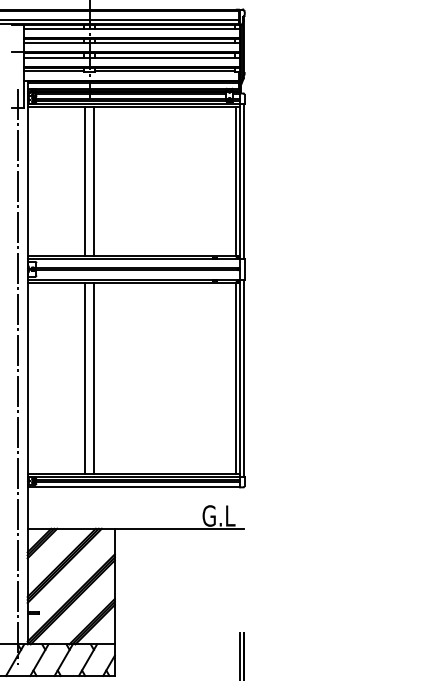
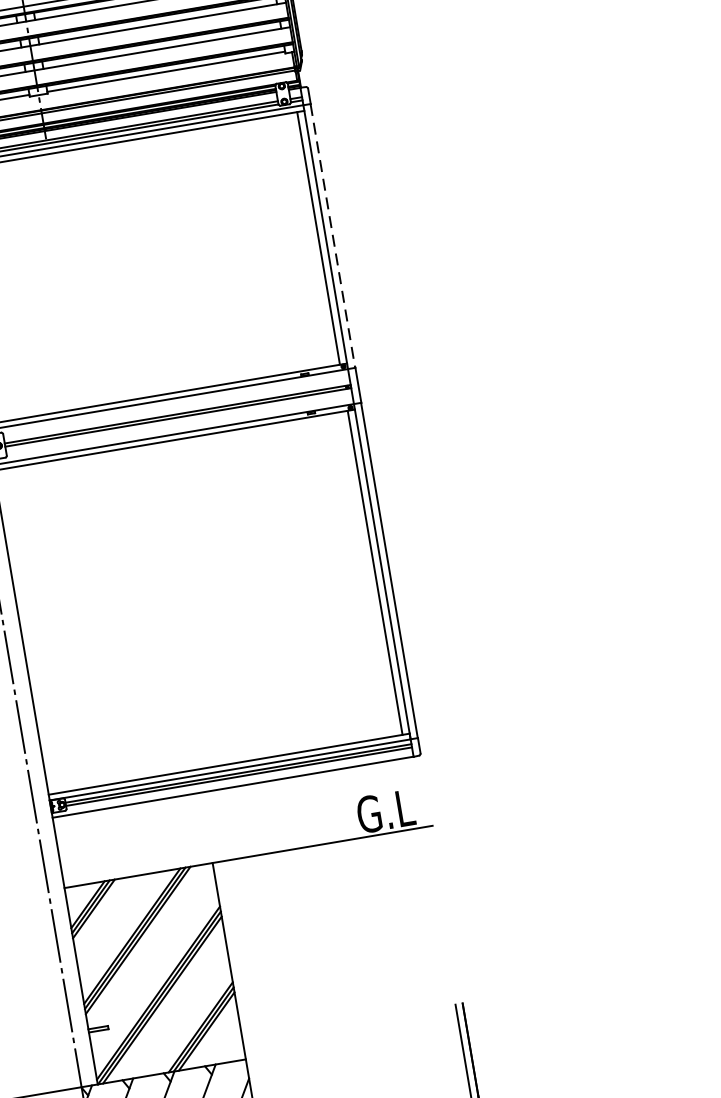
line: (85, 181) -> (63, 281), removed
line: (93, 181) -> (76, 279), removed
line: (244, 181) -> (333, 236), solid -> dashed
line: (85, 377) -> (119, 614), removed
line: (93, 377) -> (132, 612), removed

